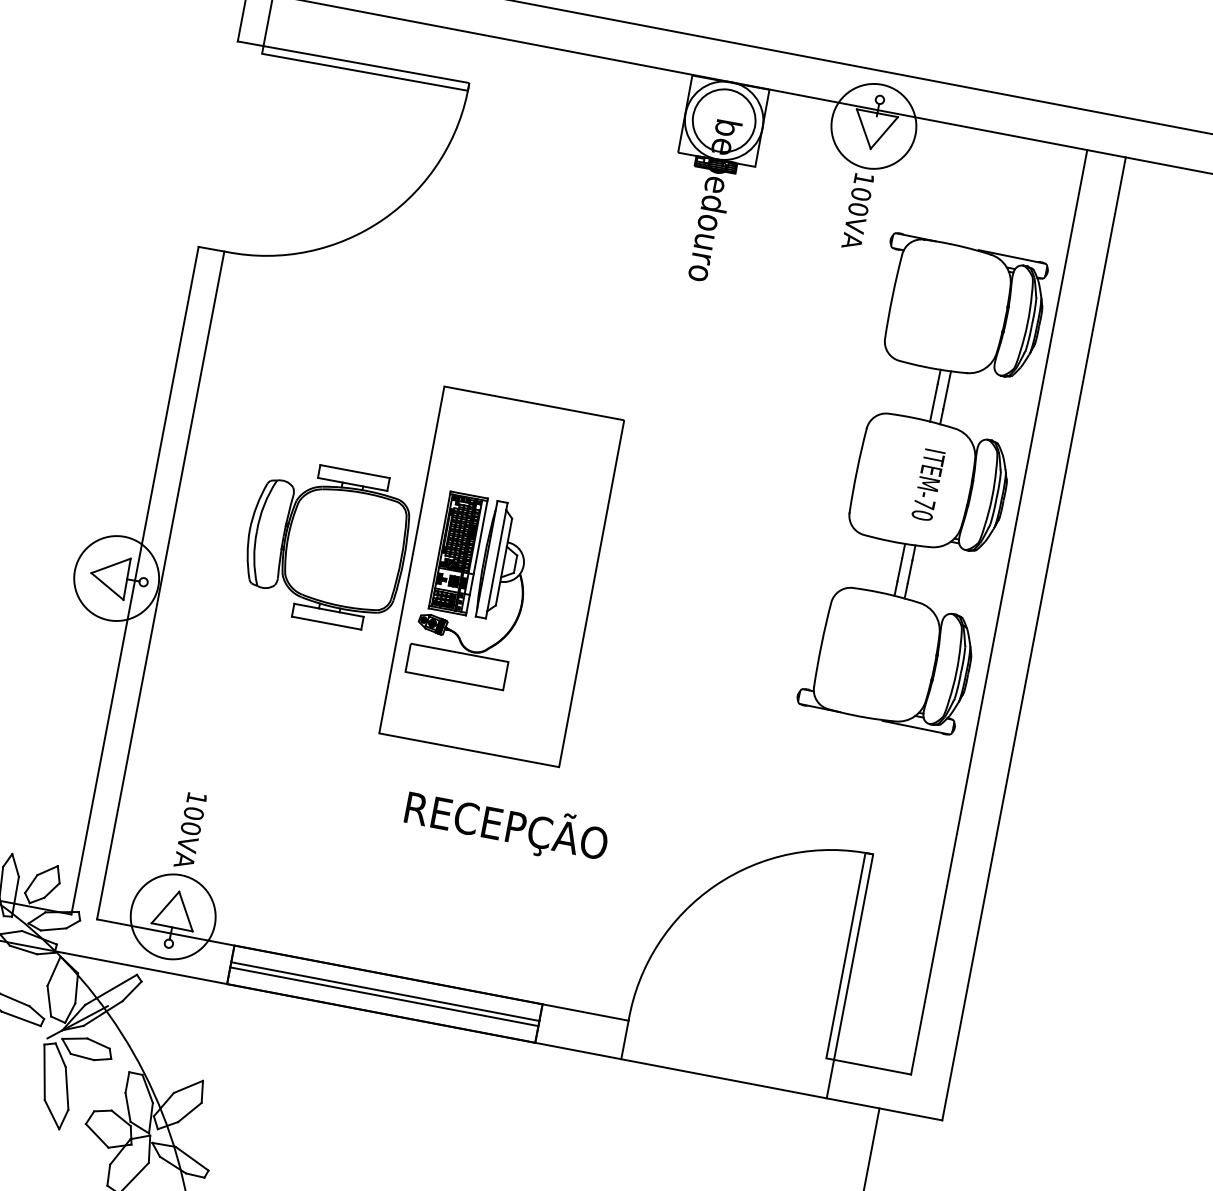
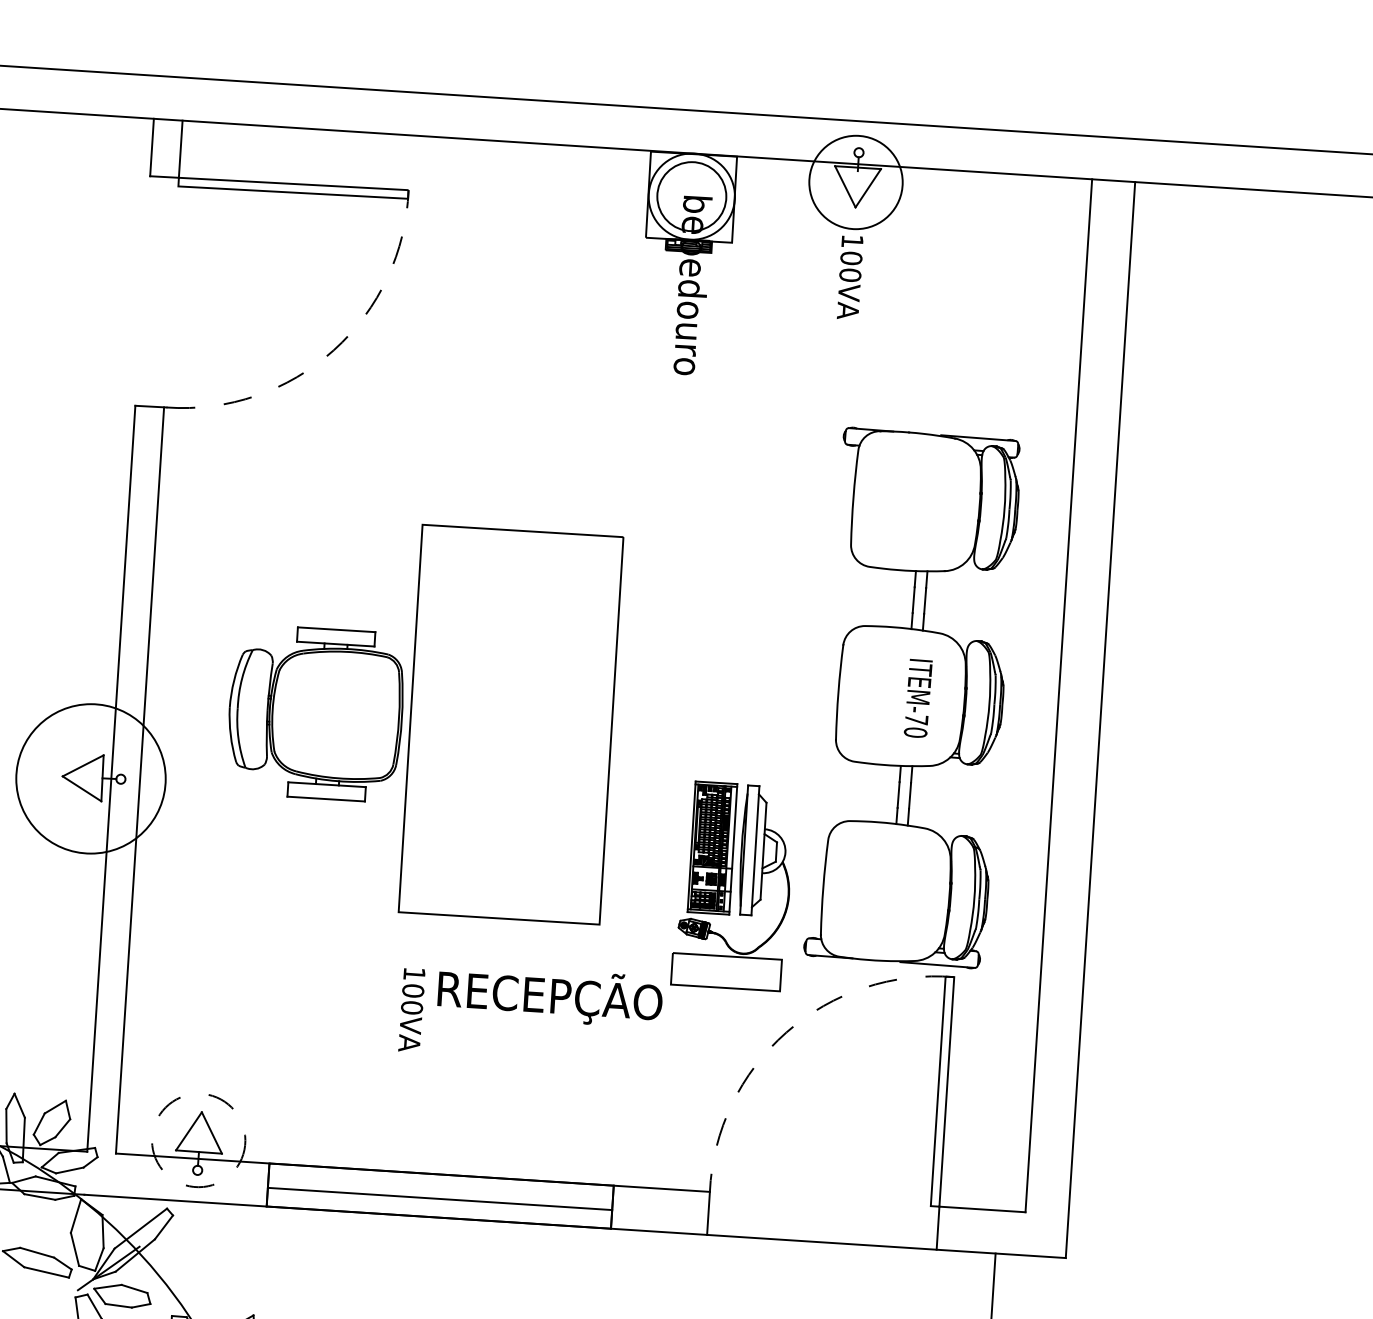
arc: (383, 219) -> (333, 350), solid -> dashed
part: (922, 483) -> (911, 697), moved
circle: (116, 578) -> (90, 778), size x1.6
part: (470, 590) -> (730, 886), moved
text: (190, 830) -> (411, 1009), moved
arc: (715, 885) -> (786, 1032), solid -> dashed
circle: (173, 916) -> (198, 1140), solid -> dashed
line: (385, 991) -> (440, 1193), removed

